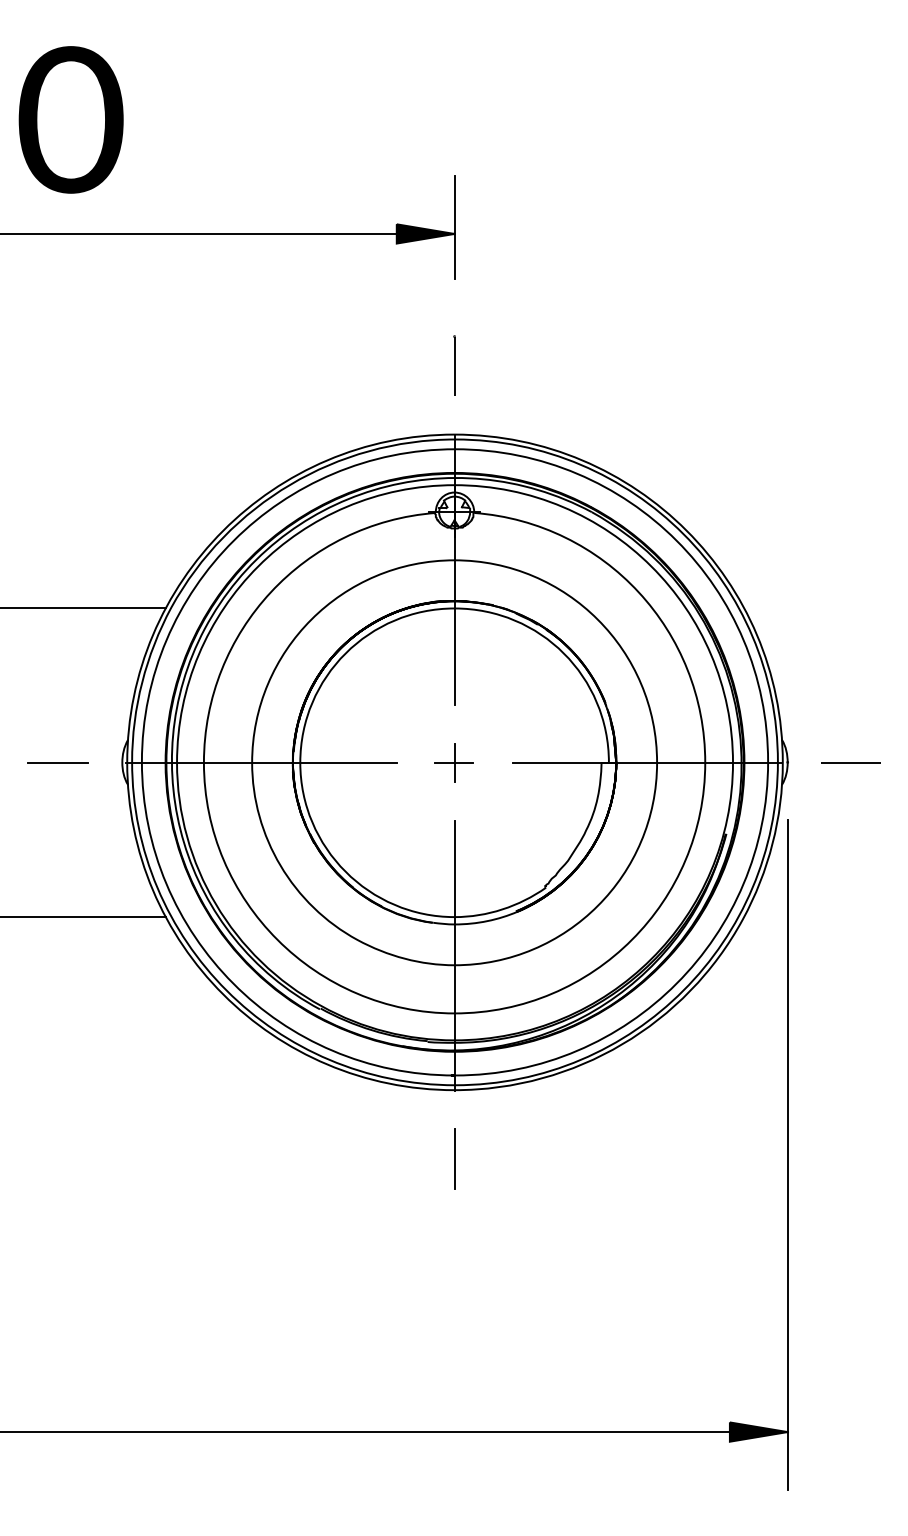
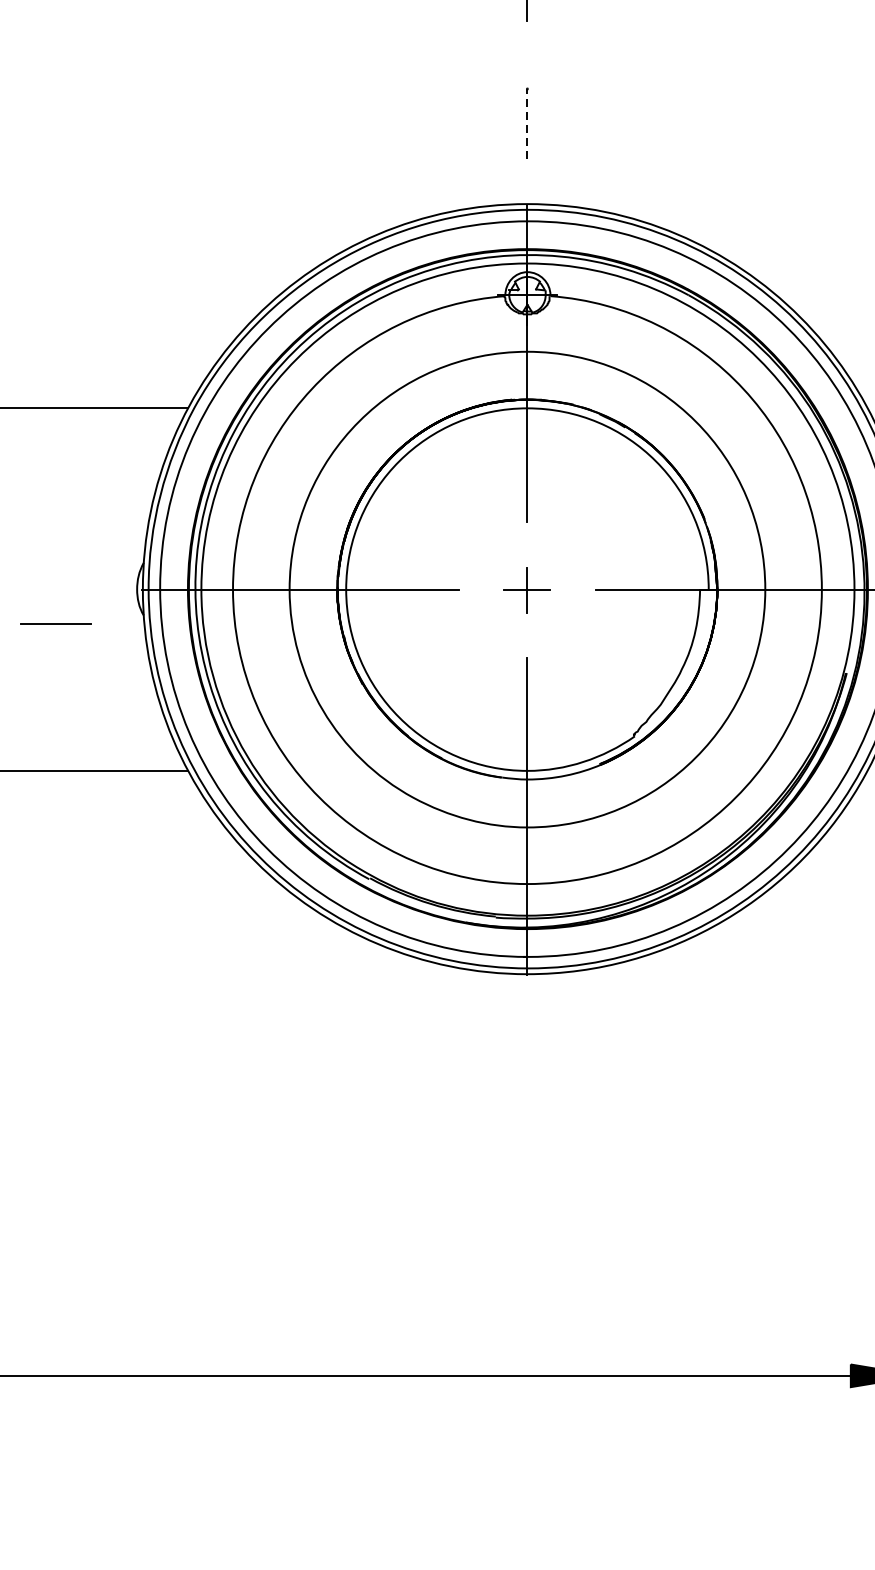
line: (454, 365) -> (527, 122), solid -> dashed
line: (57, 762) -> (55, 623), moved
line: (454, 1158) -> (527, 1054), removed

